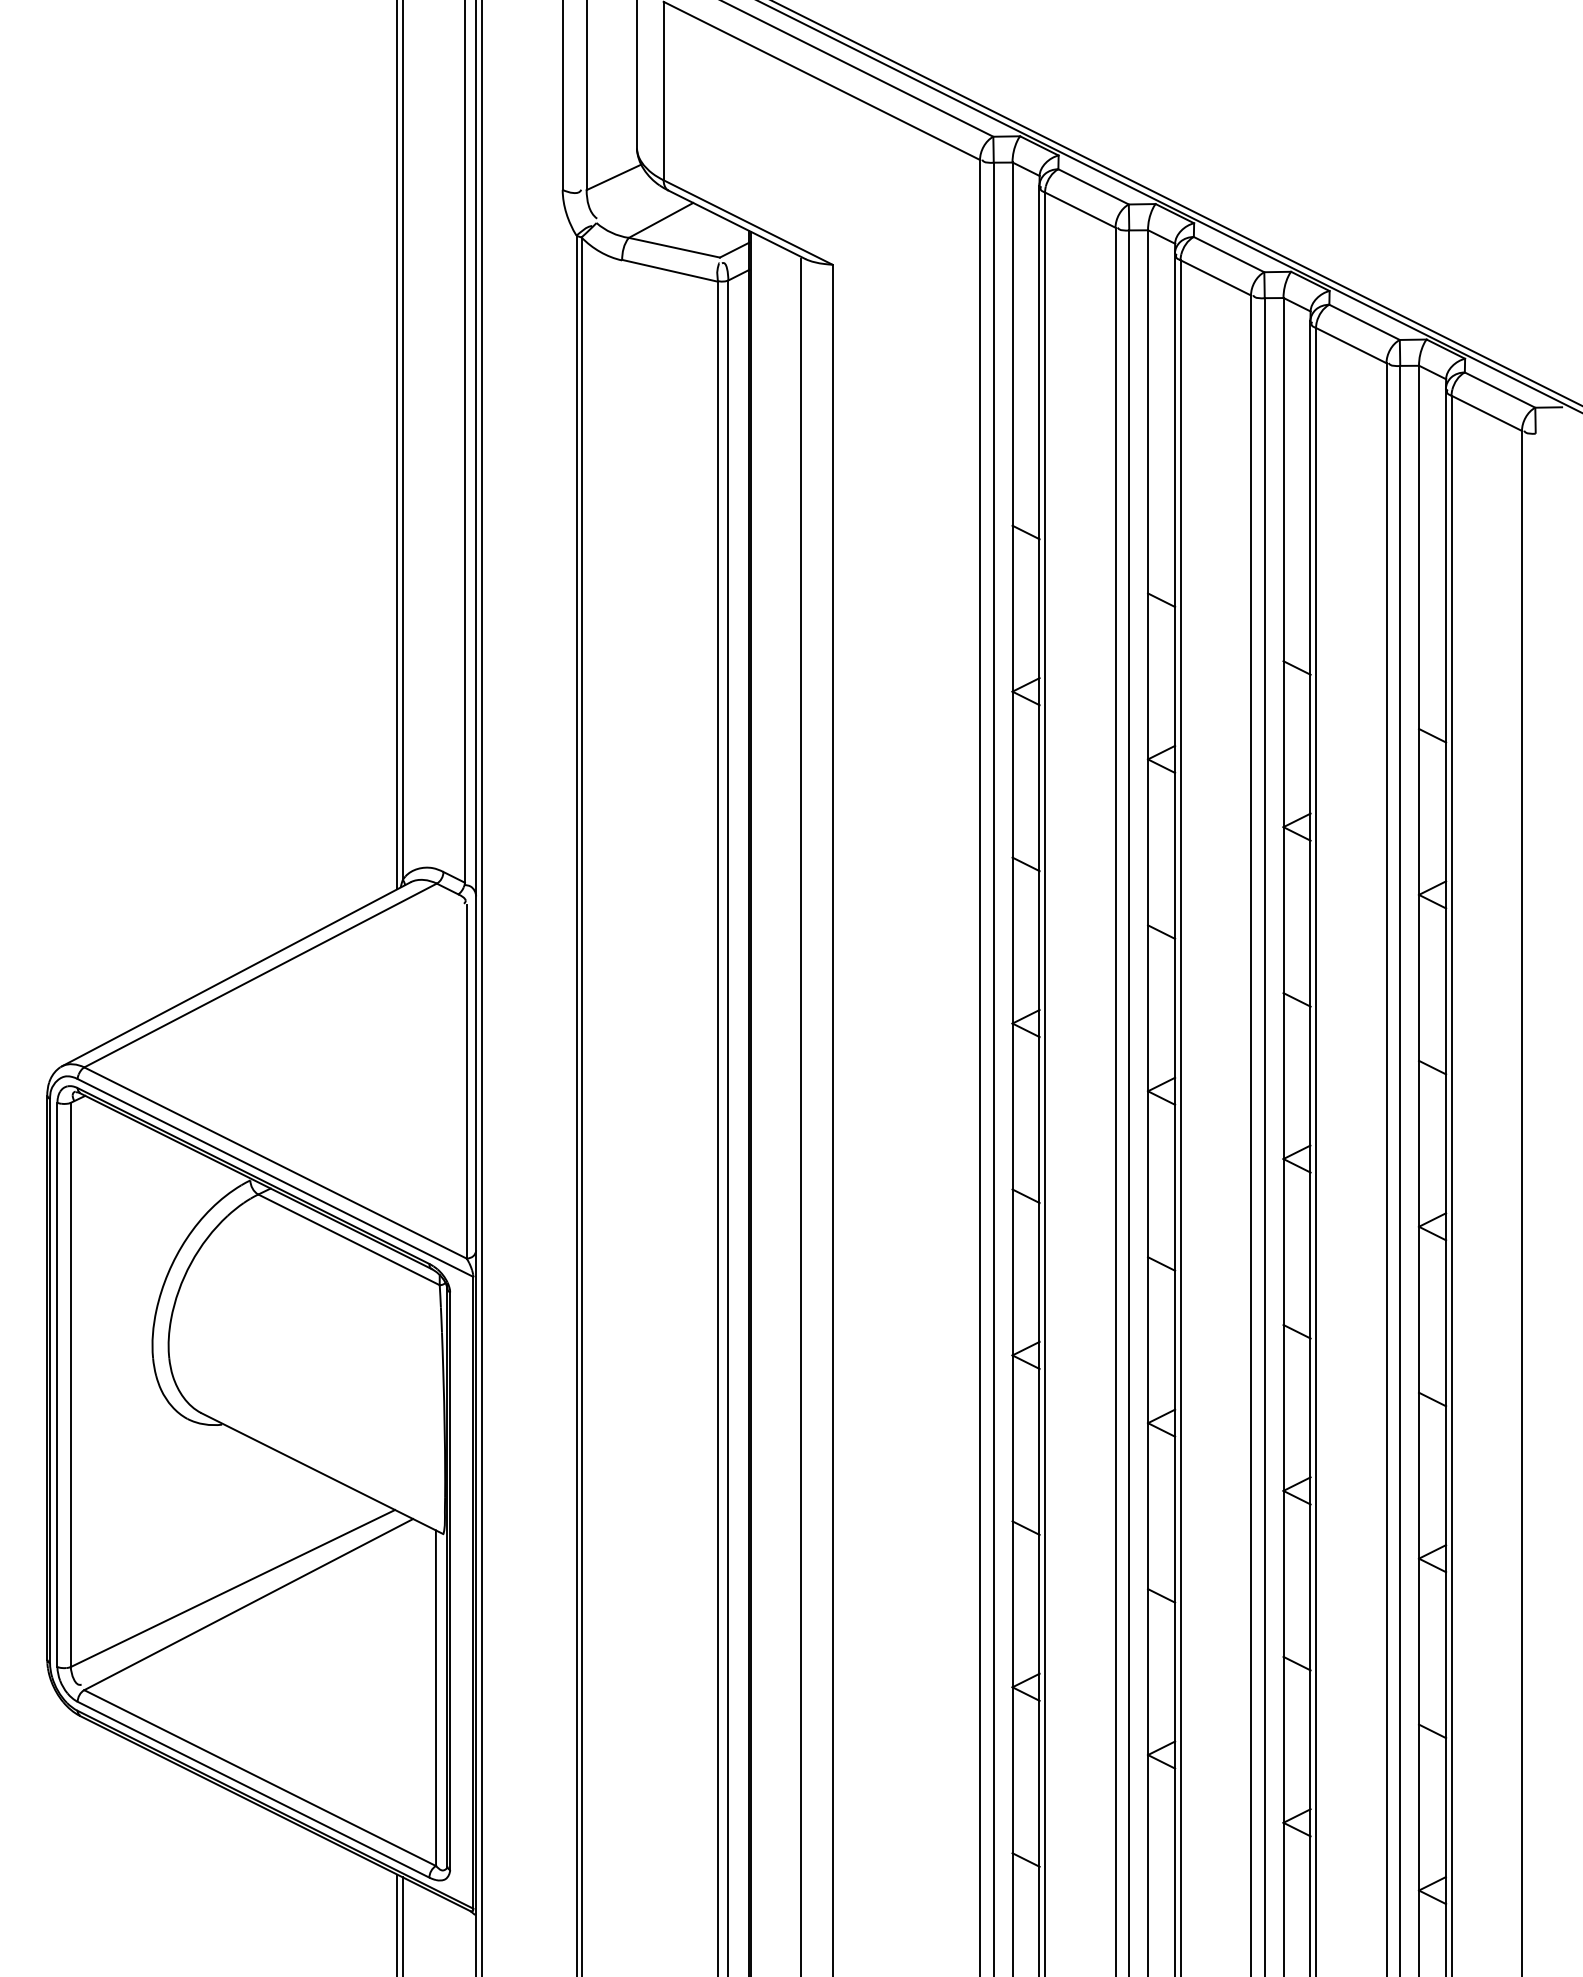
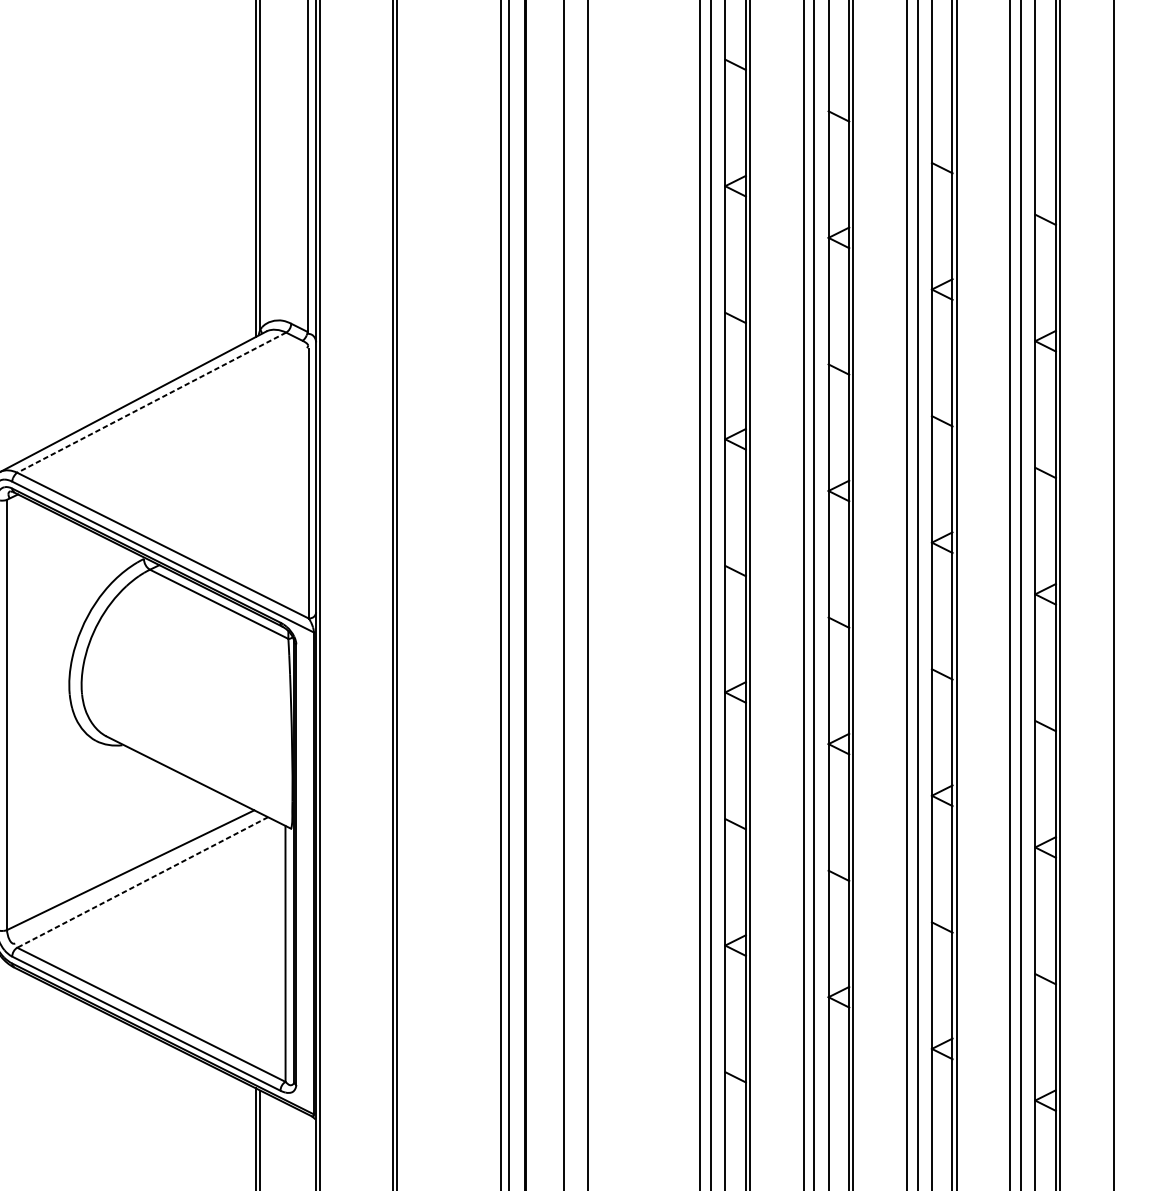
line: (260, 975) -> (151, 402), solid -> dashed
line: (248, 1604) -> (142, 882), solid -> dashed

